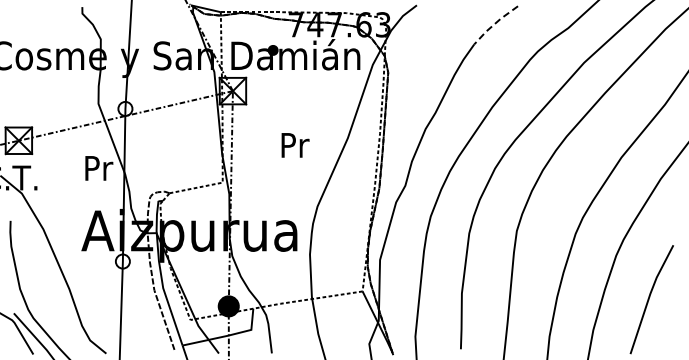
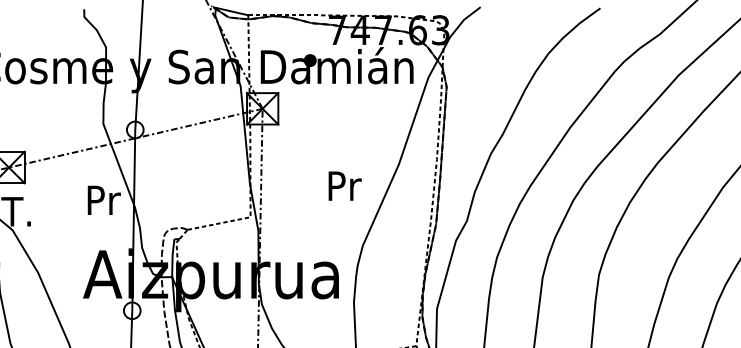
line: (494, 23) -> (572, 28), dashed -> solid
text: (295, 145) -> (345, 186), moved

